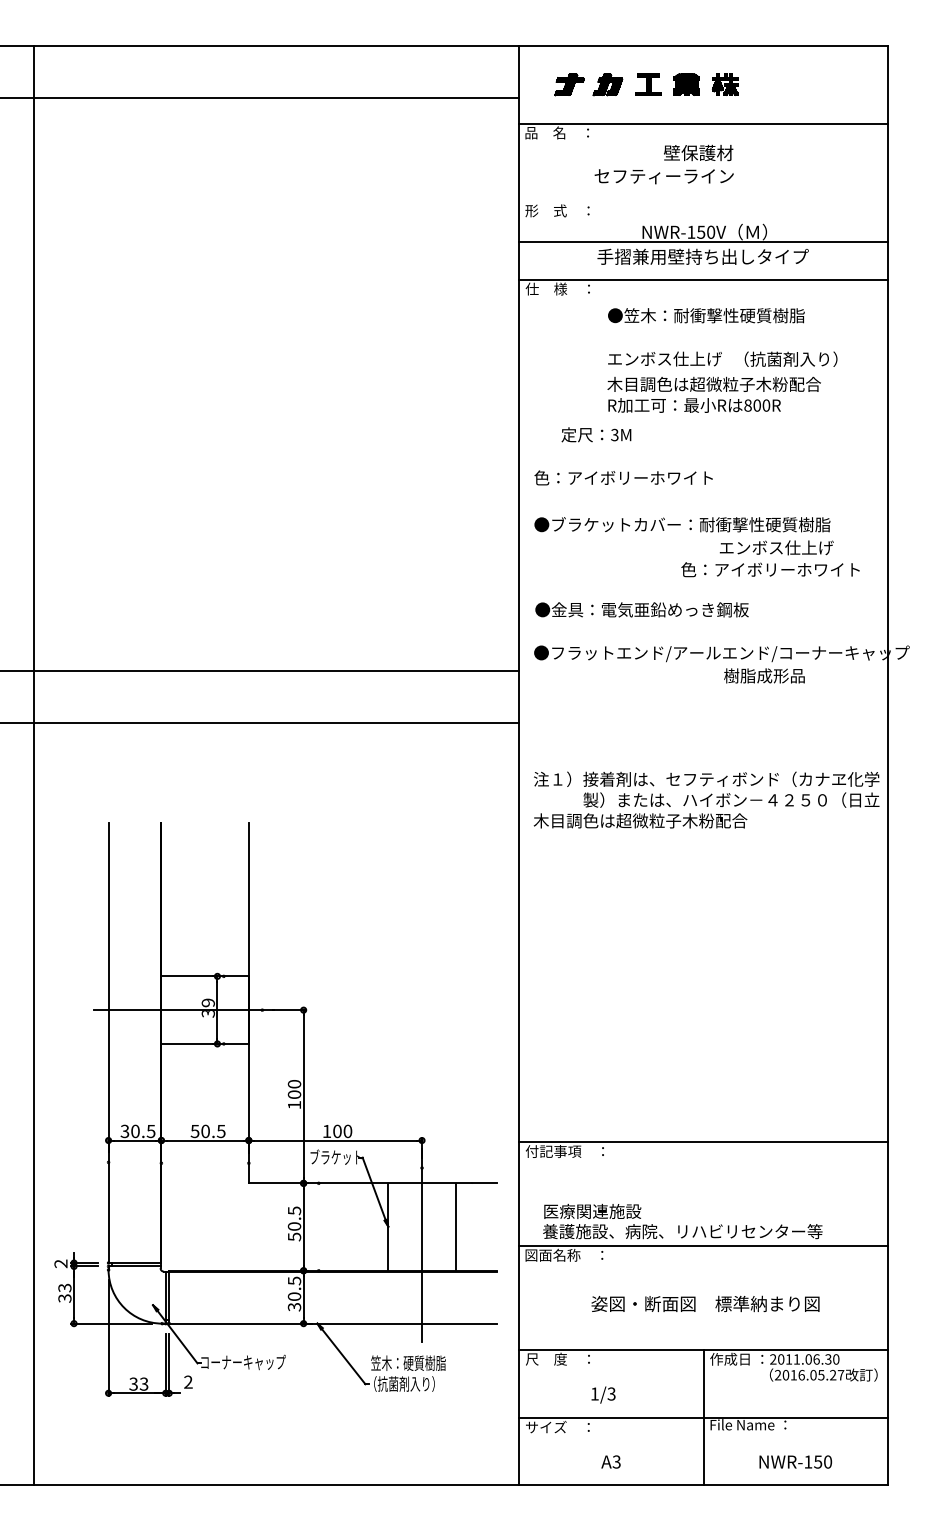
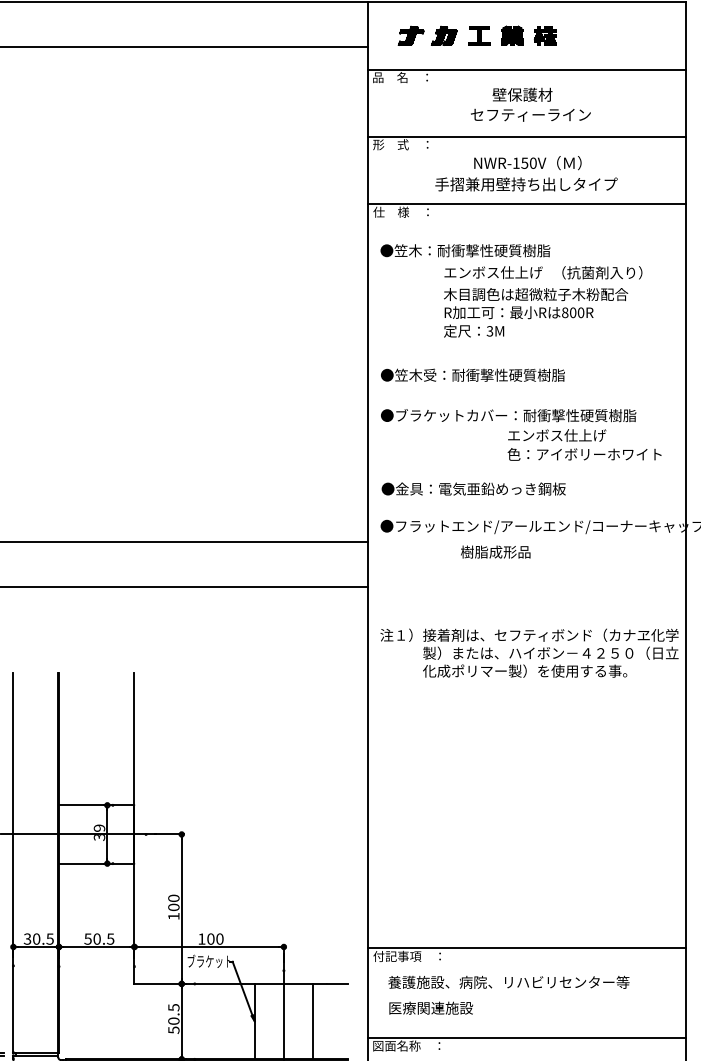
text: (663, 176) -> (530, 115), moved
line: (703, 241) -> (526, 136), moved
text: (706, 315) -> (465, 250), moved
text: (596, 434) -> (474, 330), moved
text: (640, 477) -> (472, 374), 色：アイボリーホワイト -> ●笠木受：耐衝撃性硬質樹脂
text: (776, 547) -> (556, 435), moved
text: (764, 675) -> (495, 551), moved
text: (676, 820) -> (503, 670), 木目調色は超微粒子木粉配合 -> 化成ポリマー製）を使用する事。
text: (682, 1231) -> (508, 982), moved

